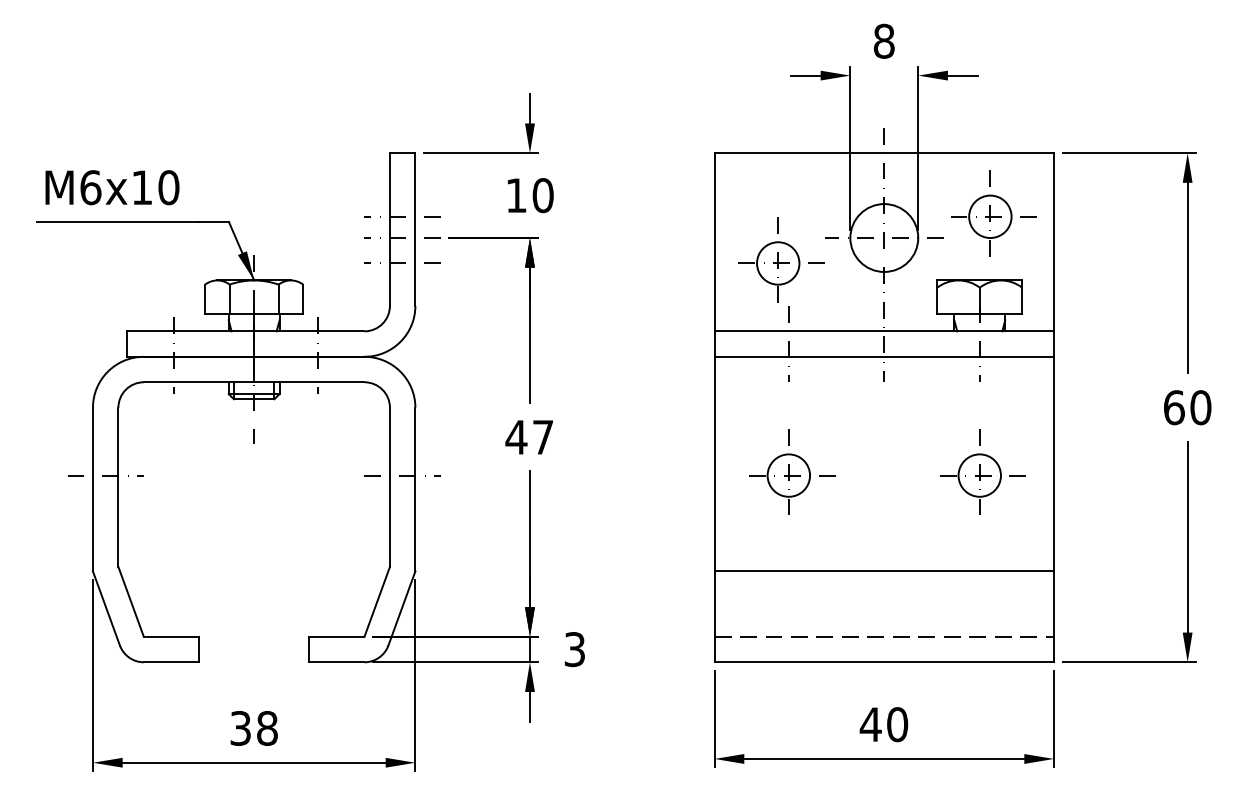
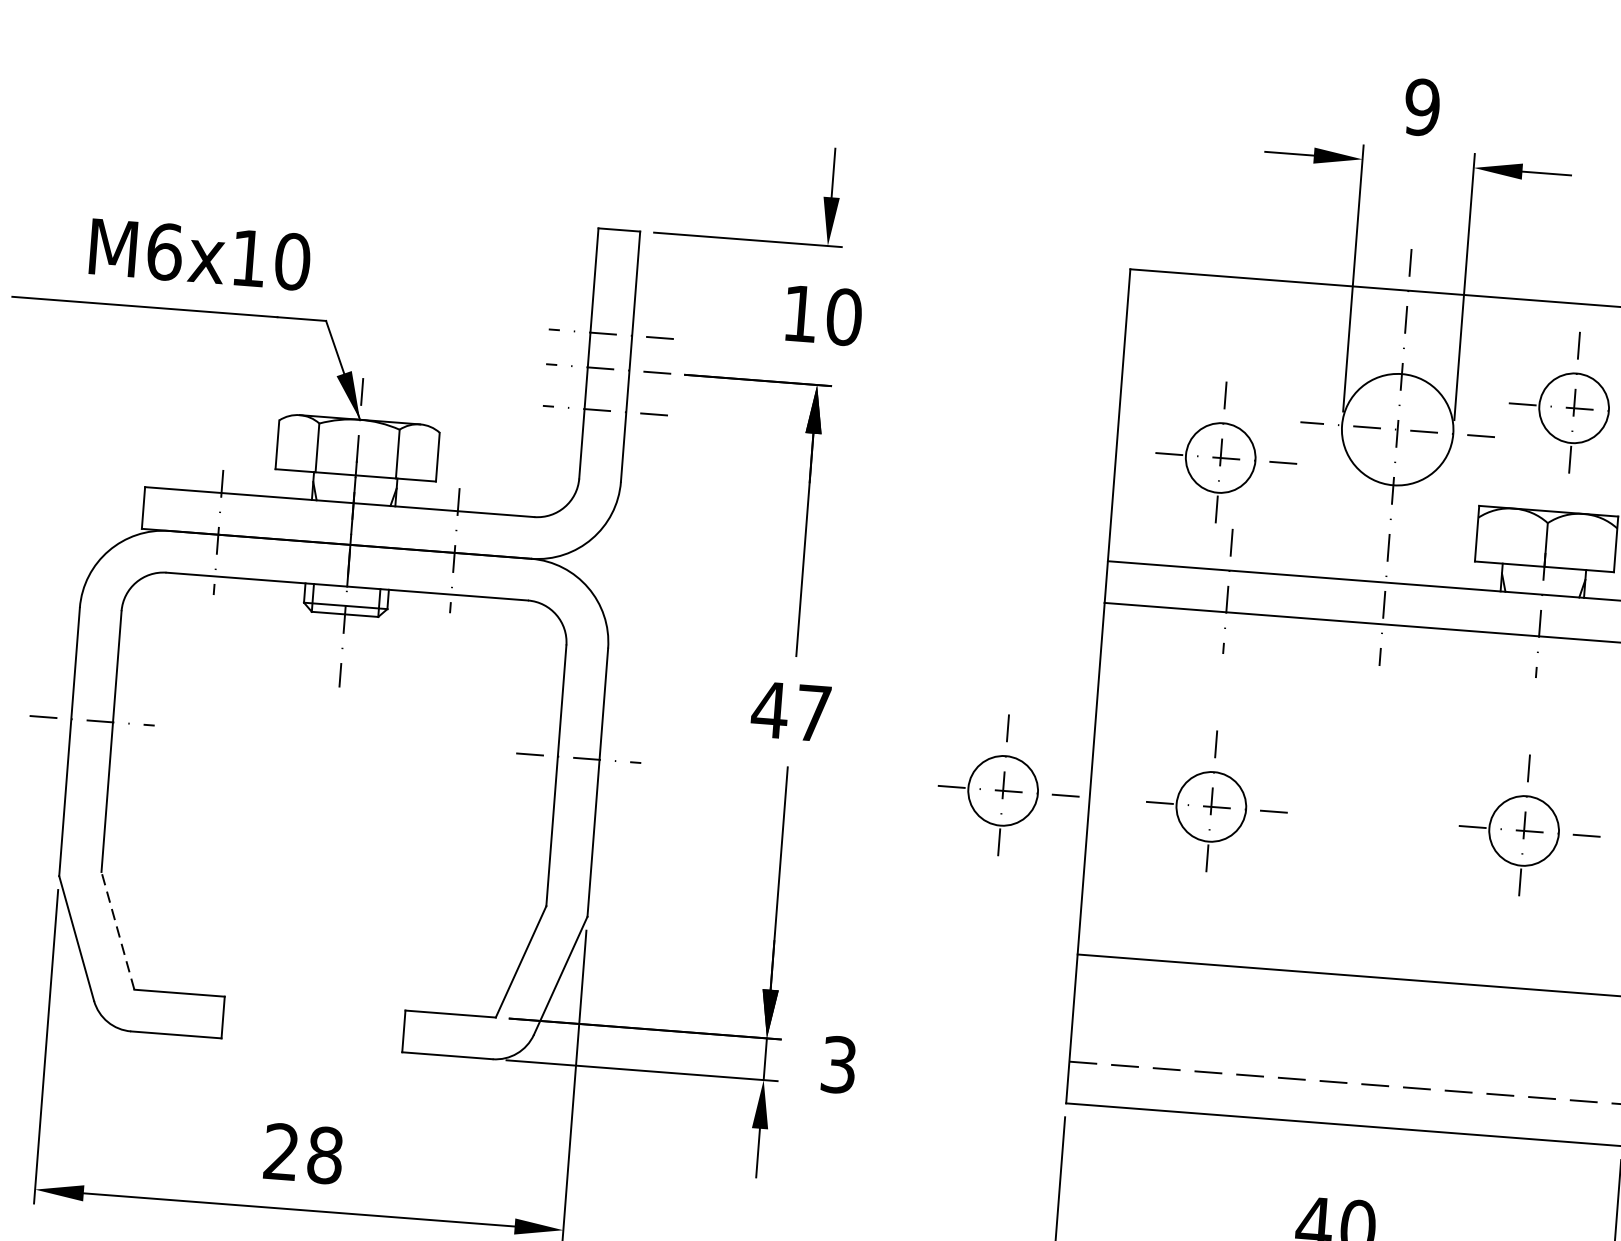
text: (883, 41) -> (1421, 107), 8 -> 9
text: (112, 187) -> (200, 254), moved
part: (664, 471) -> (1008, 784), added
line: (130, 601) -> (116, 930), solid -> dashed
text: (240, 728) -> (281, 1152), 38 -> 28

